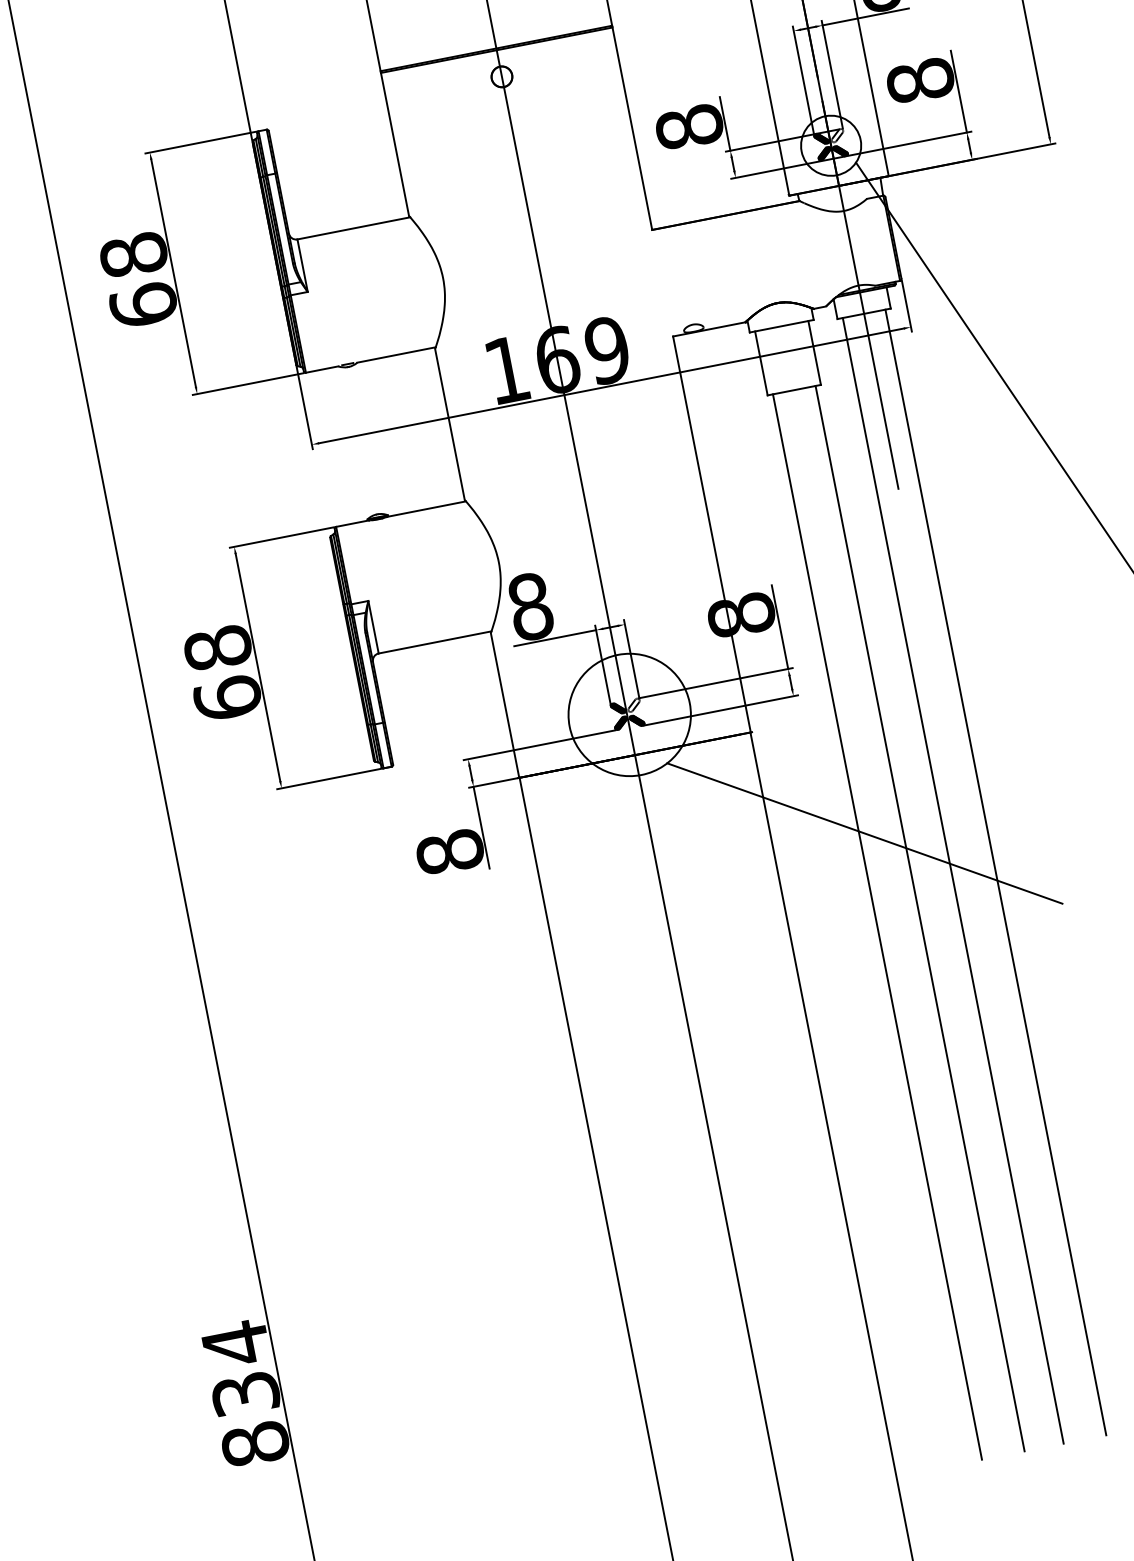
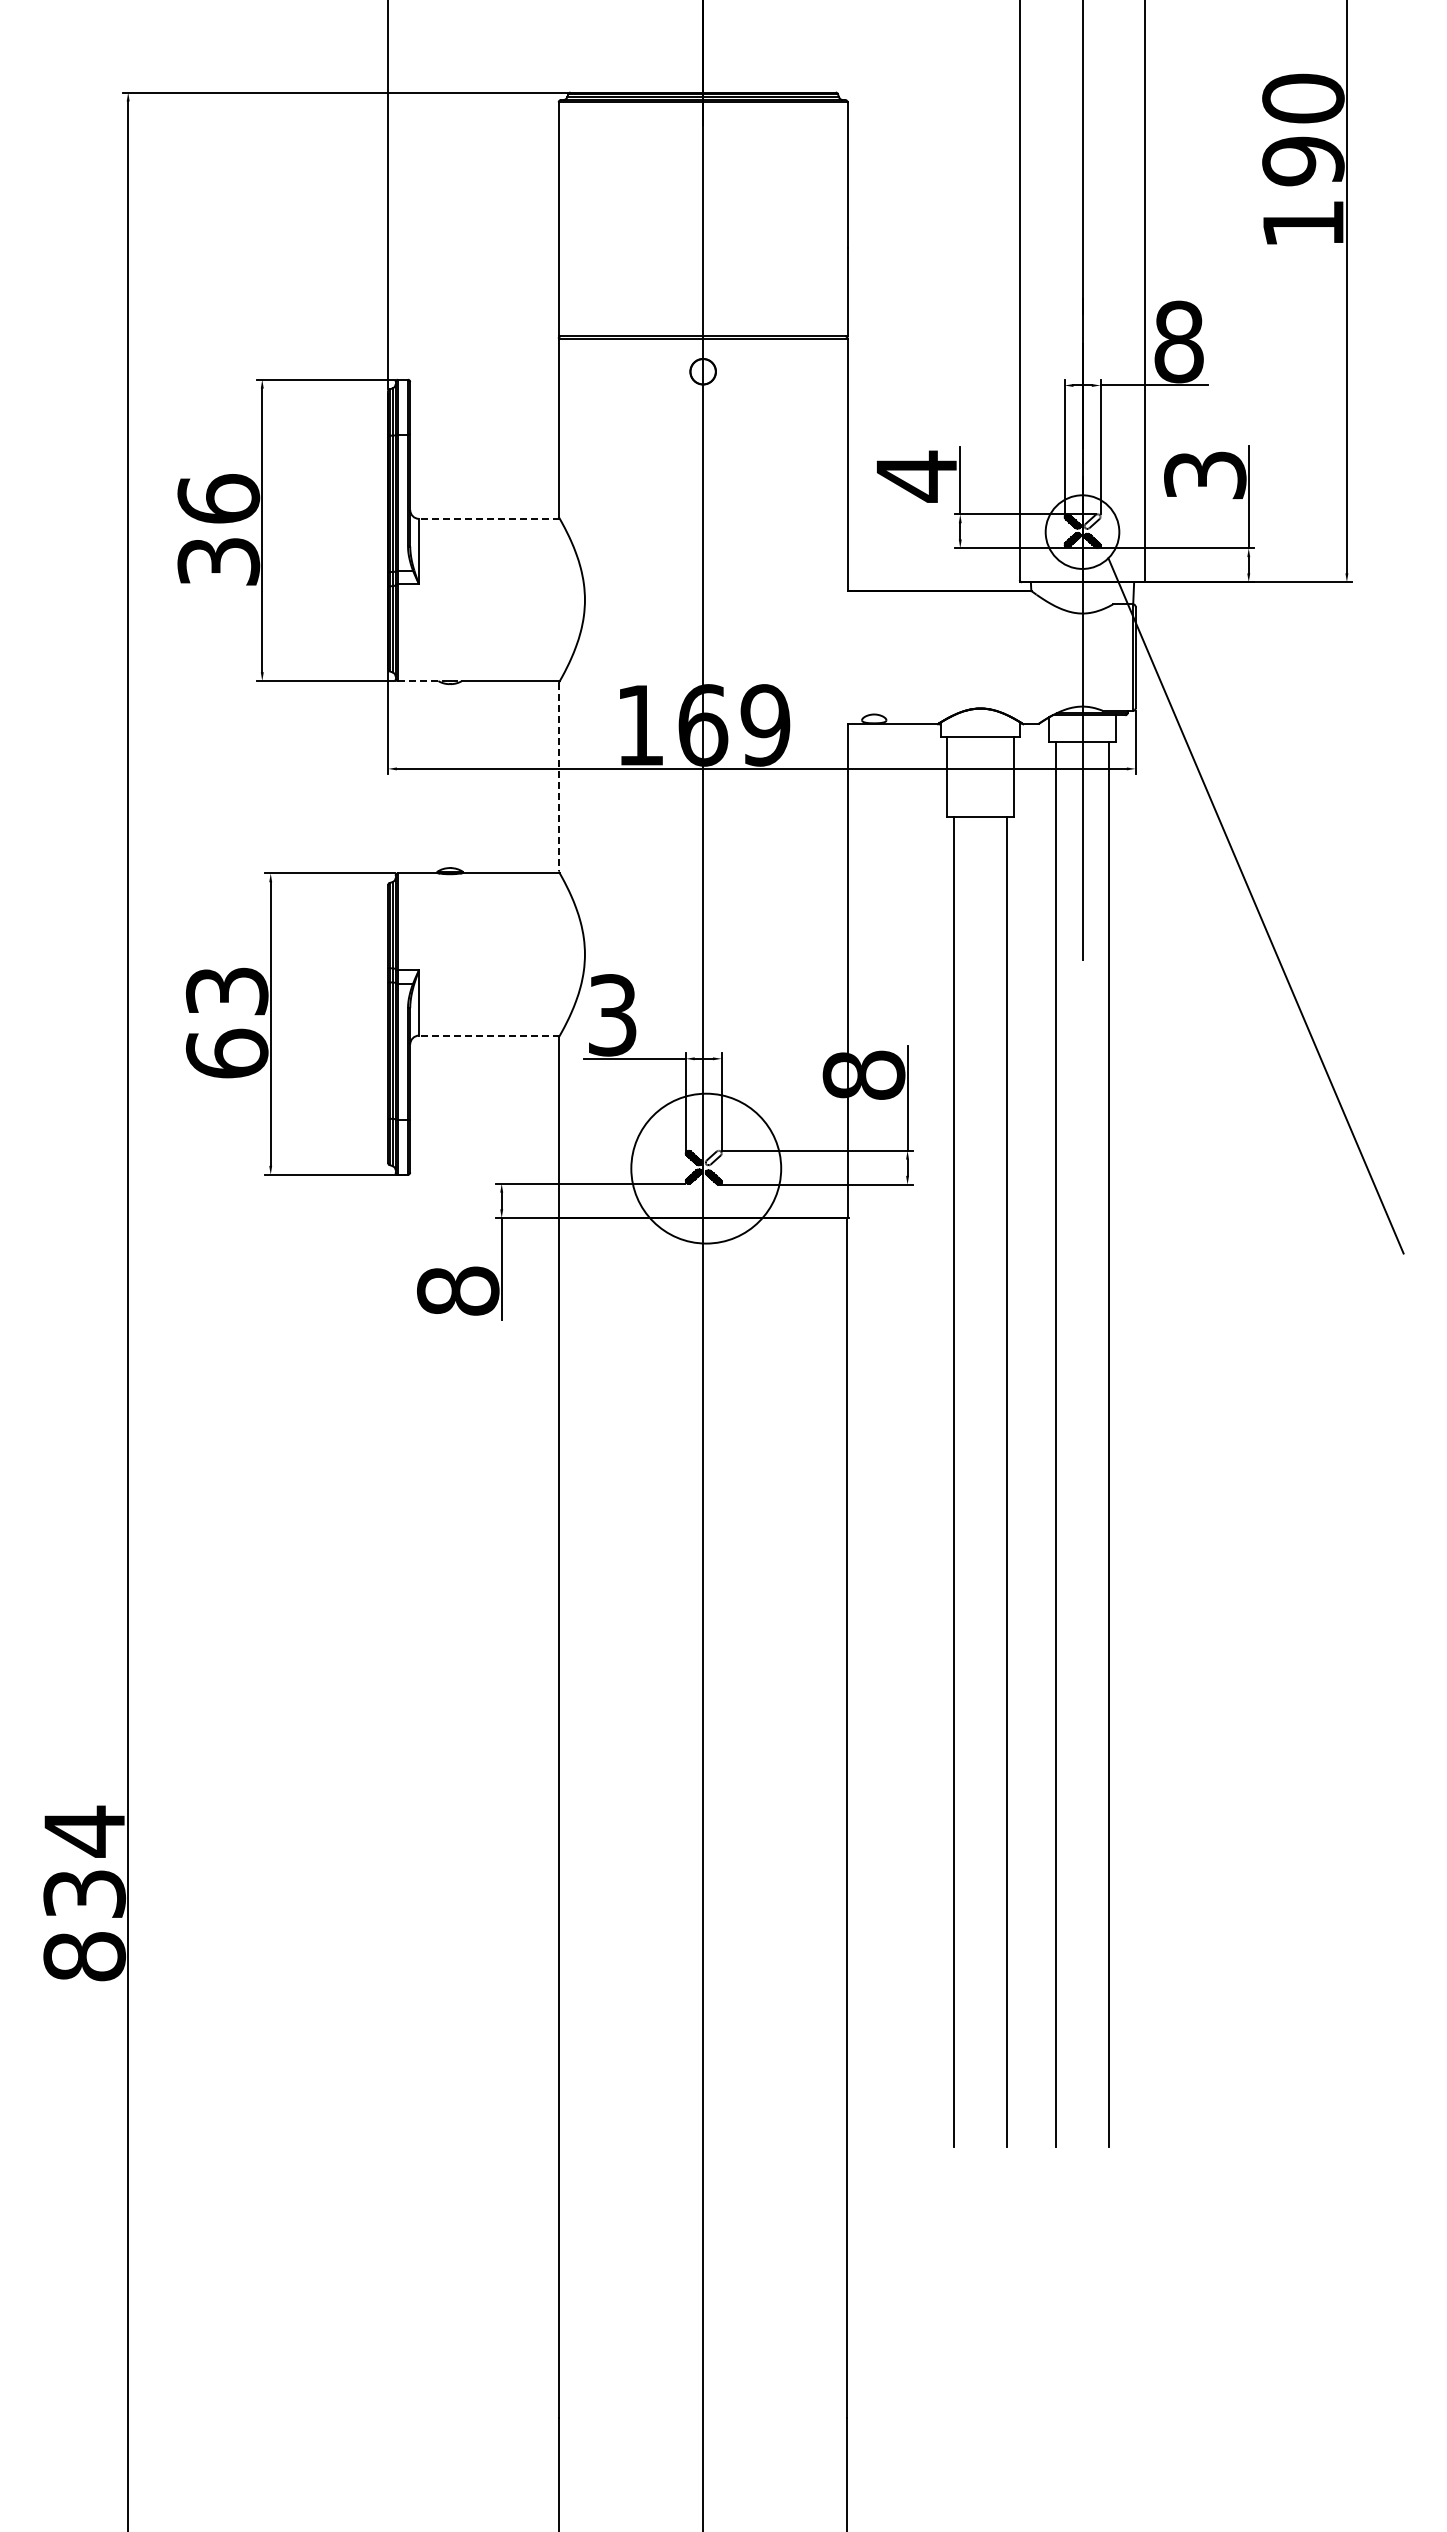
text: (920, 80) -> (1205, 474), 8 -> 3
text: (689, 127) -> (916, 476), 8 -> 4
line: (353, 228) -> (488, 518), solid -> dashed
text: (138, 280) -> (218, 530), 68 -> 36
line: (321, 370) -> (417, 681), solid -> dashed
line: (449, 424) -> (558, 777), solid -> dashed
text: (530, 606) -> (612, 1015), 8 -> 3
line: (434, 642) -> (488, 1035), solid -> dashed
text: (218, 647) -> (227, 990), 68 -> 63
line: (864, 833) -> (960, 1366), removed

